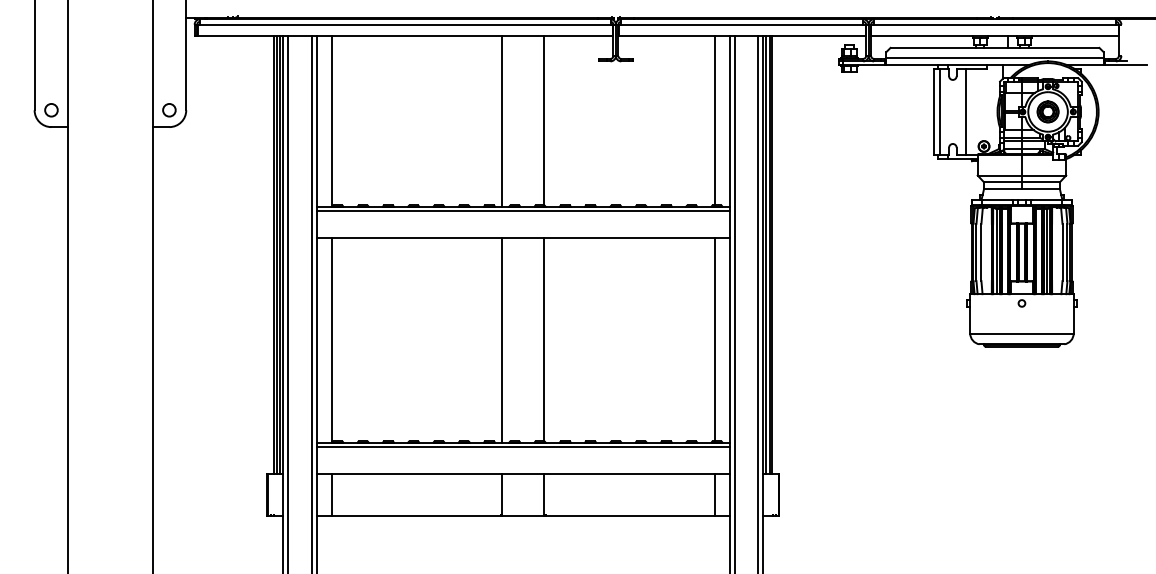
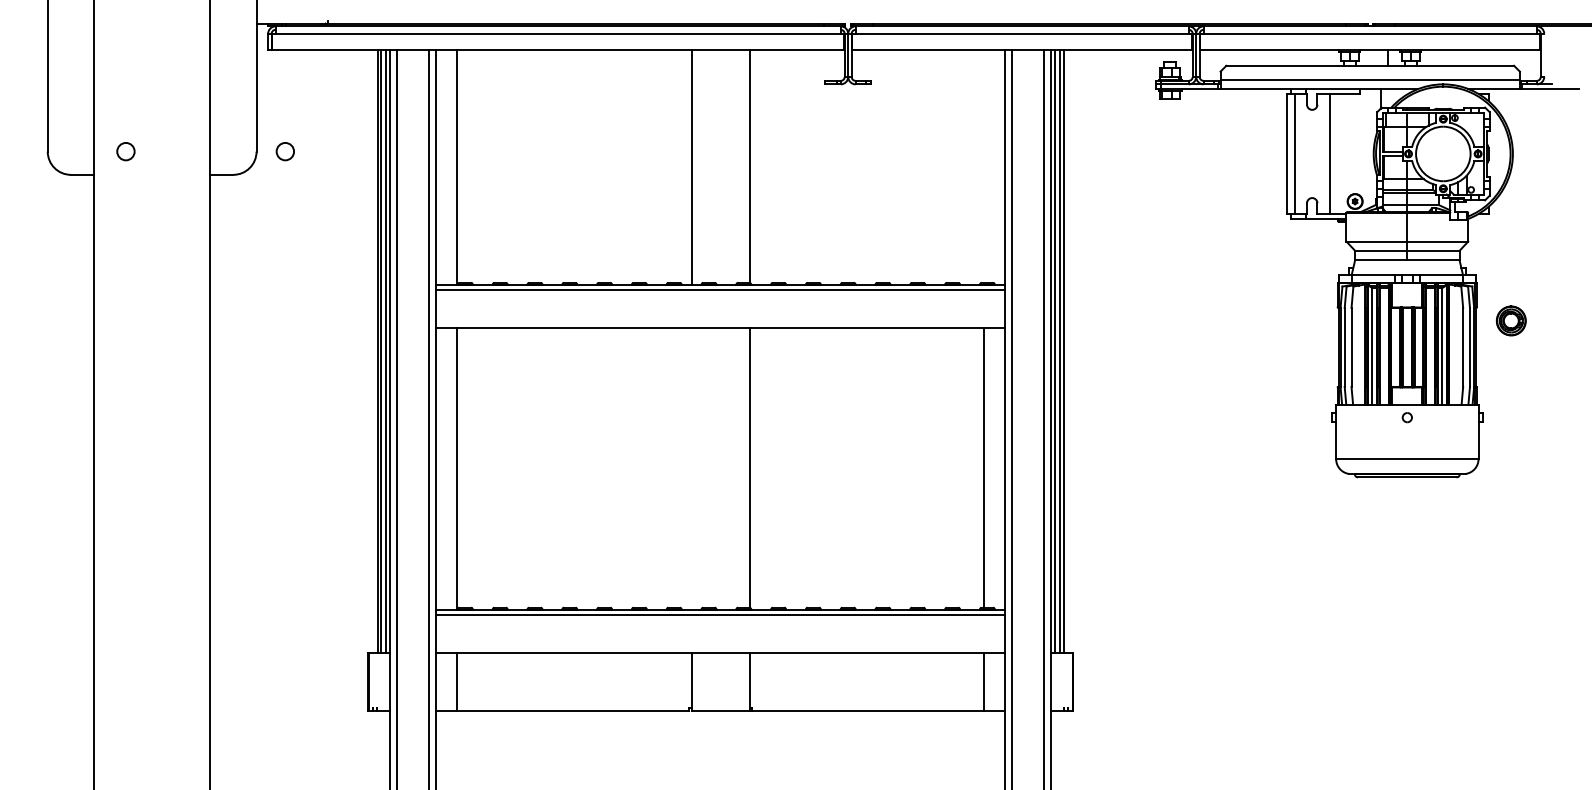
circle: (51, 110) -> (125, 151), moved
circle: (168, 110) -> (284, 151), moved
part: (1047, 111) -> (1510, 320), moved
line: (714, 120) -> (984, 165), removed
line: (502, 340) -> (691, 468), removed

